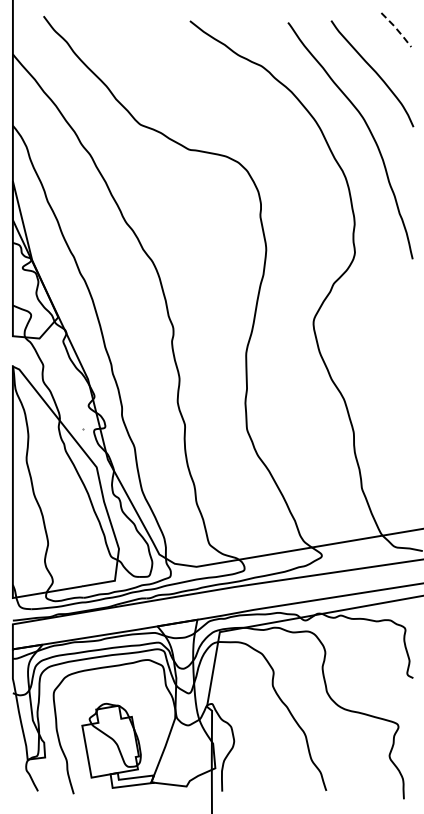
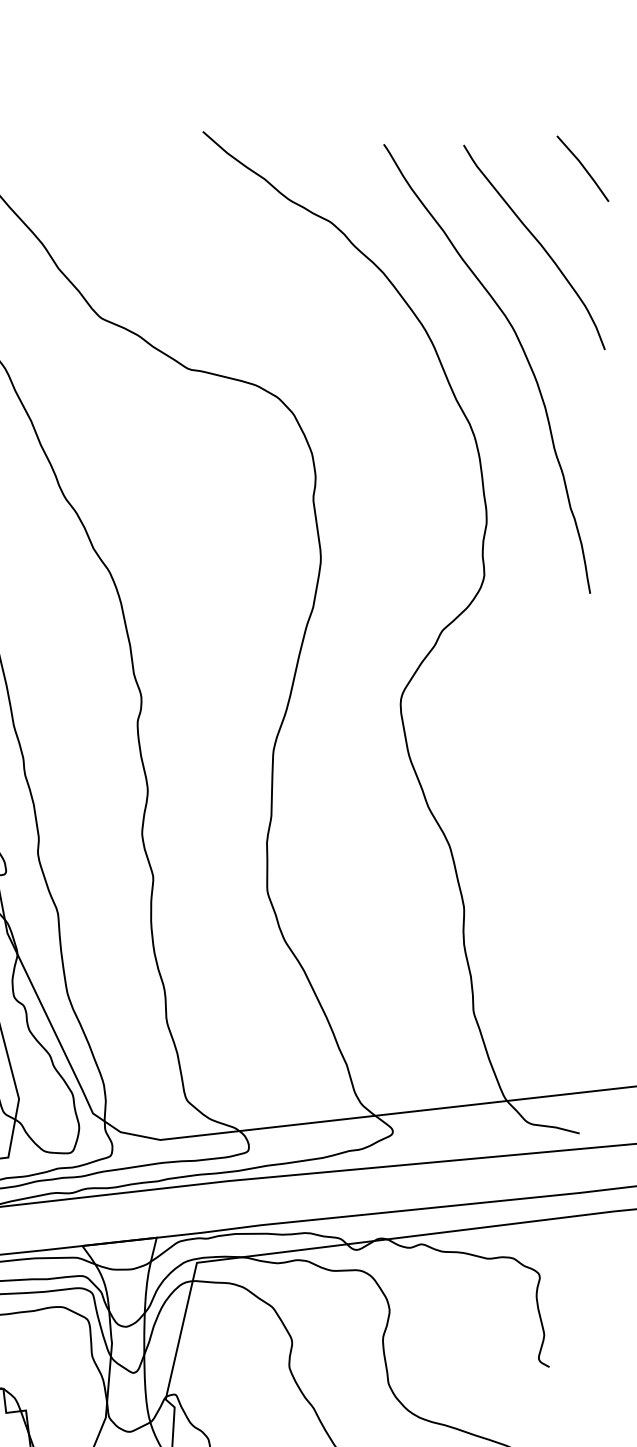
line: (397, 29) -> (585, 168), dashed -> solid

